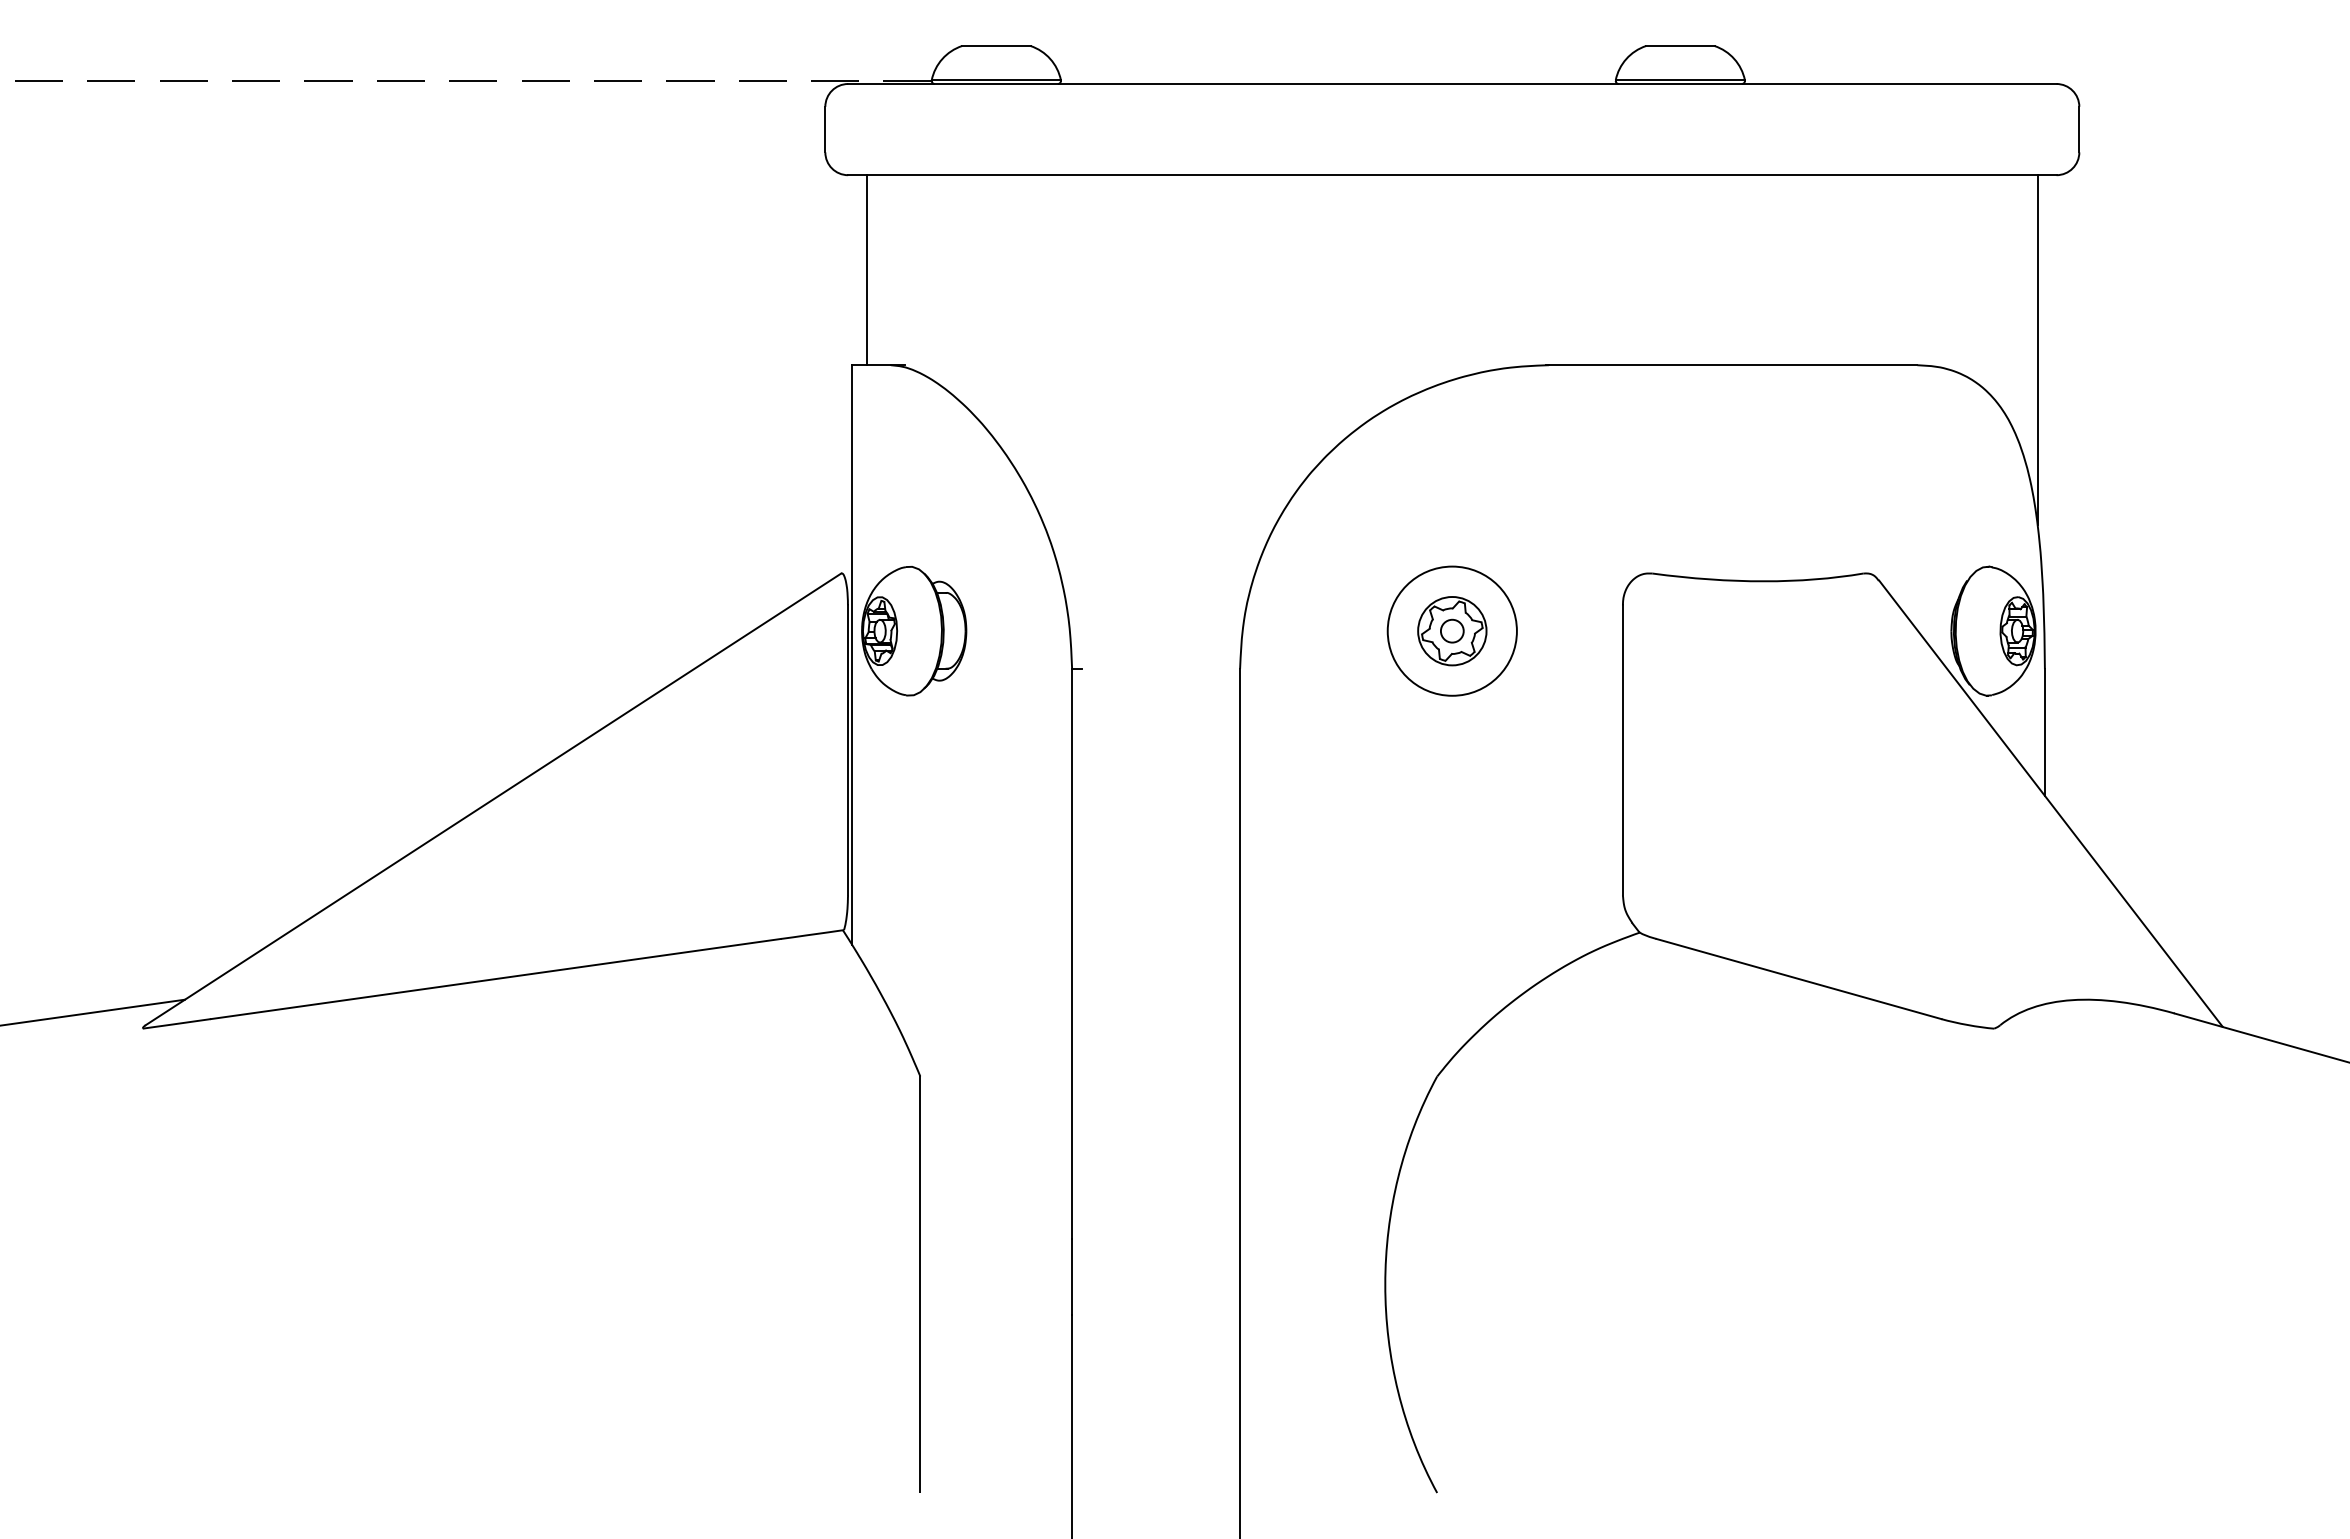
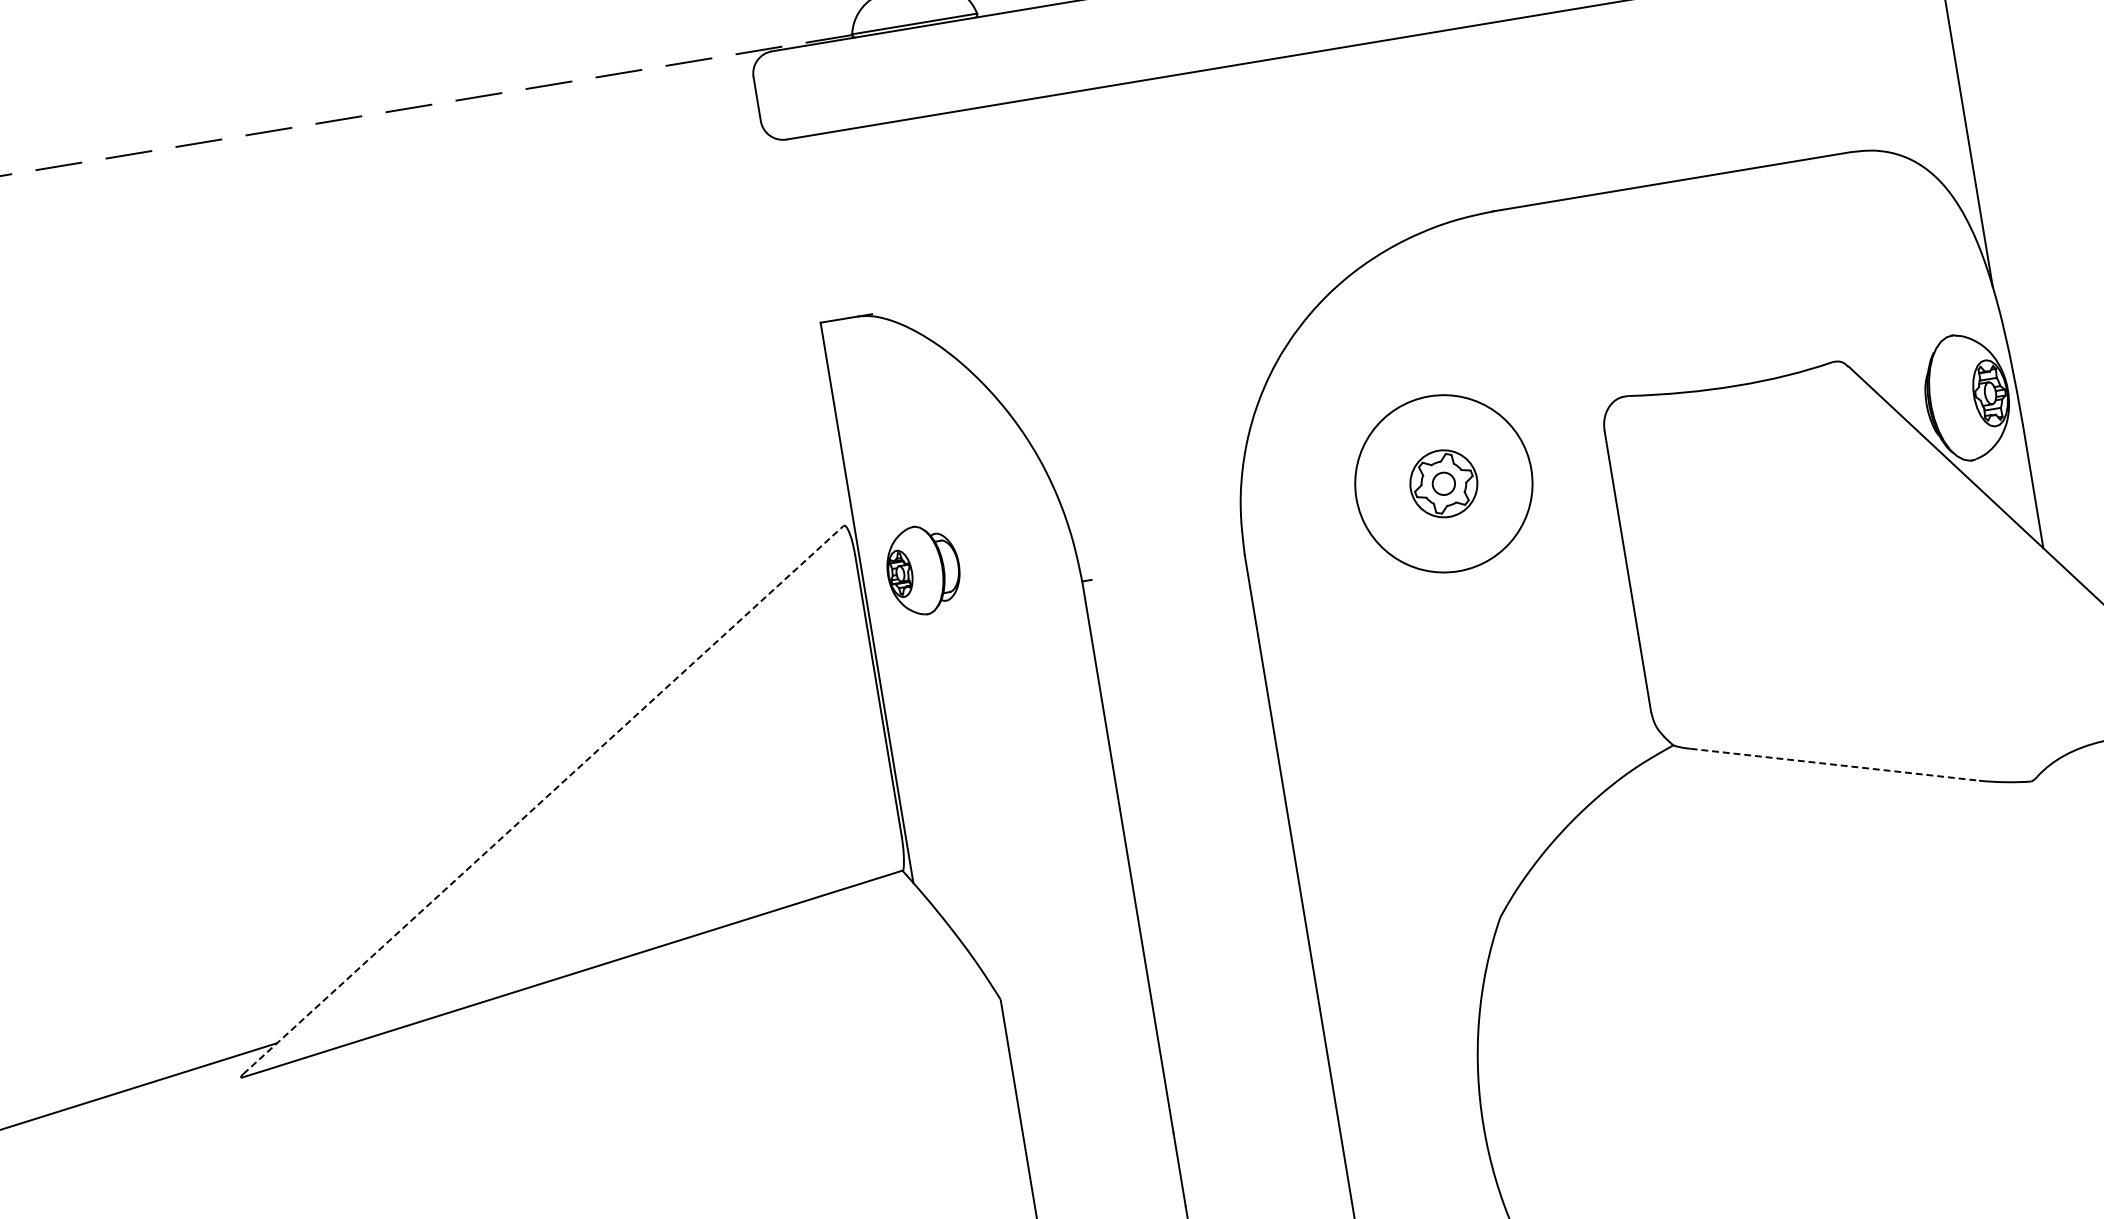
line: (867, 270) -> (820, 228), removed
circle: (1451, 630) -> (1442, 483), size x1.4
part: (914, 631) -> (923, 570), size x0.7
line: (493, 799) -> (543, 800), solid -> dashed
line: (1799, 979) -> (1835, 765), solid -> dashed

